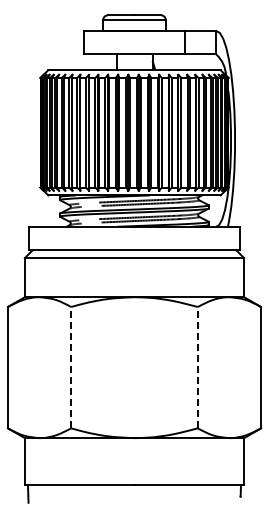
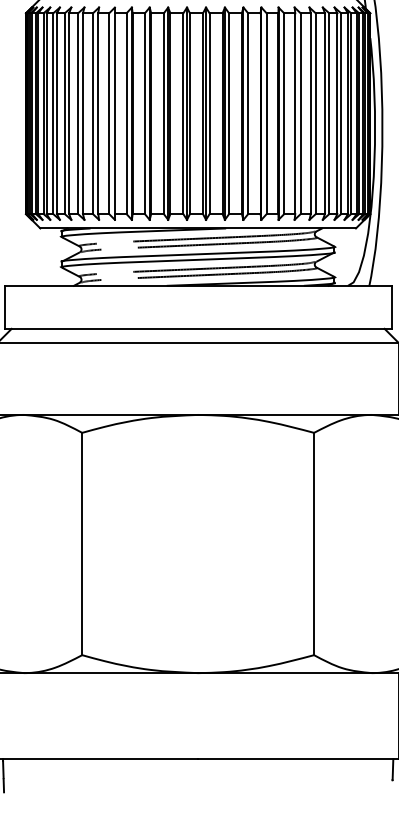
line: (71, 367) -> (82, 543), dashed -> solid
line: (197, 367) -> (313, 543), dashed -> solid

